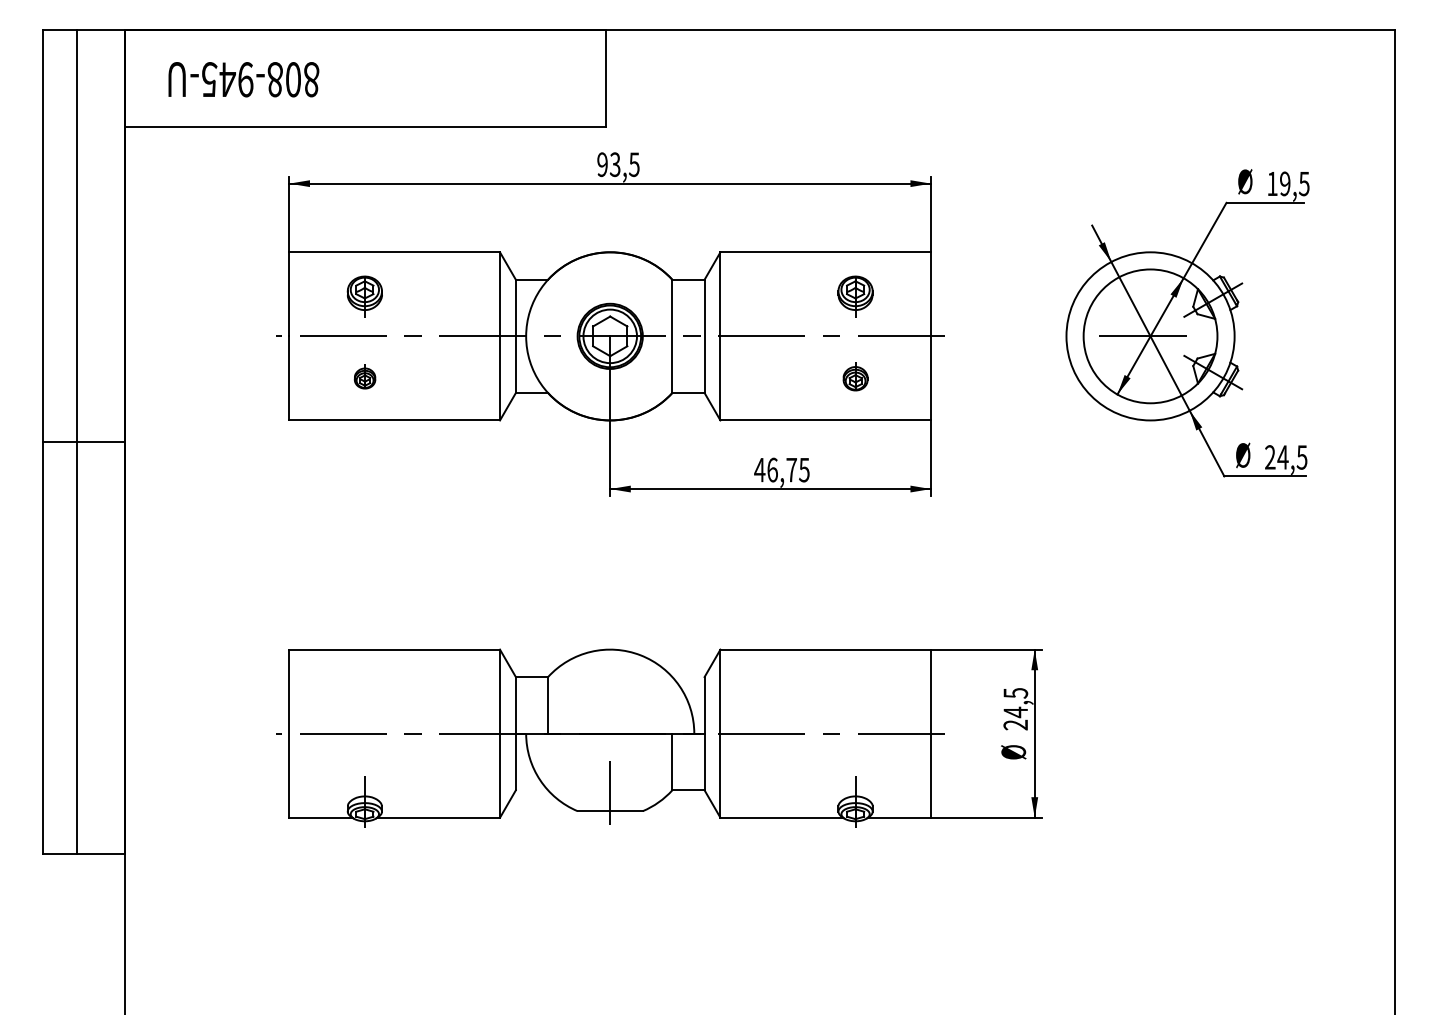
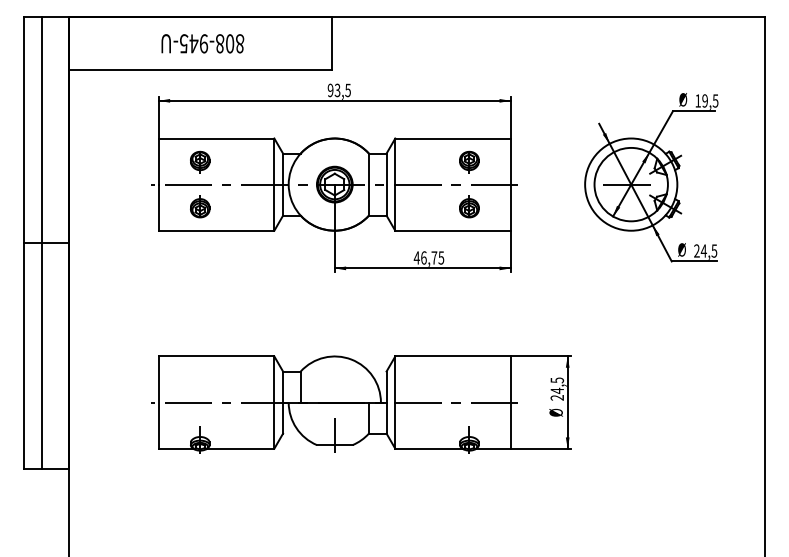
text: (243, 79) -> (202, 43), moved
part: (365, 376) -> (200, 206), size x1.67
part: (855, 376) -> (469, 206), size x1.43

